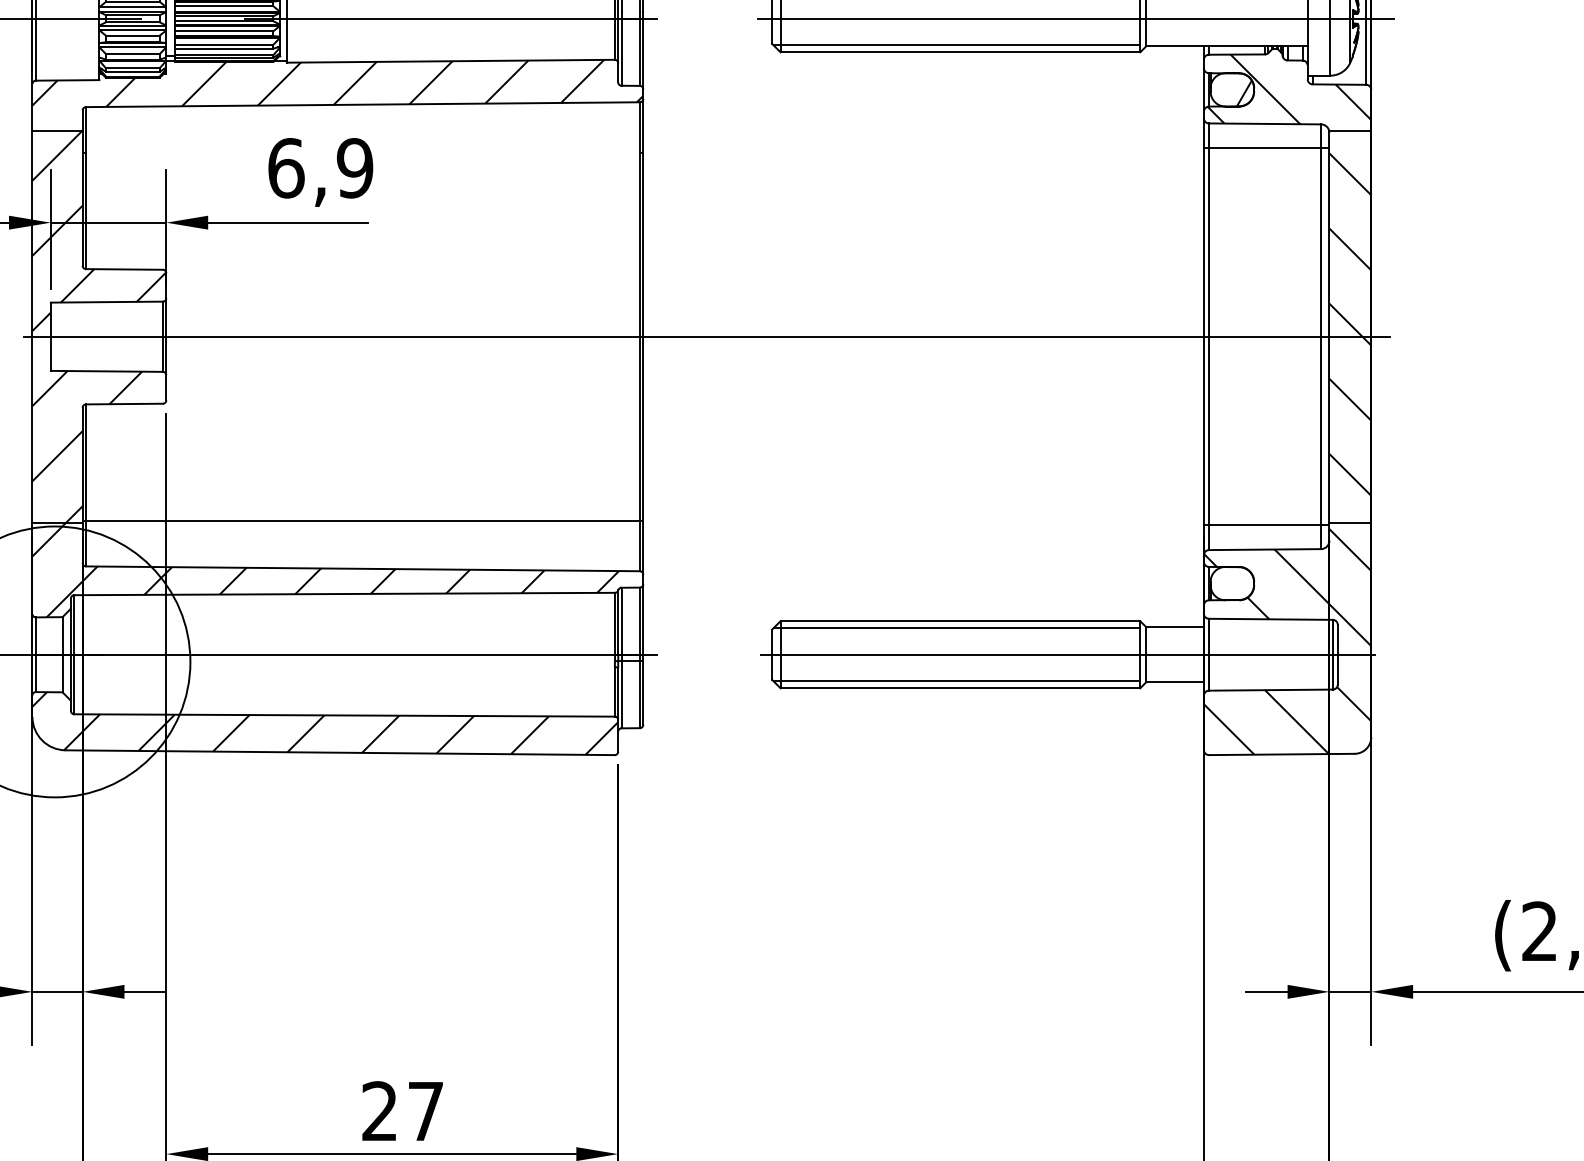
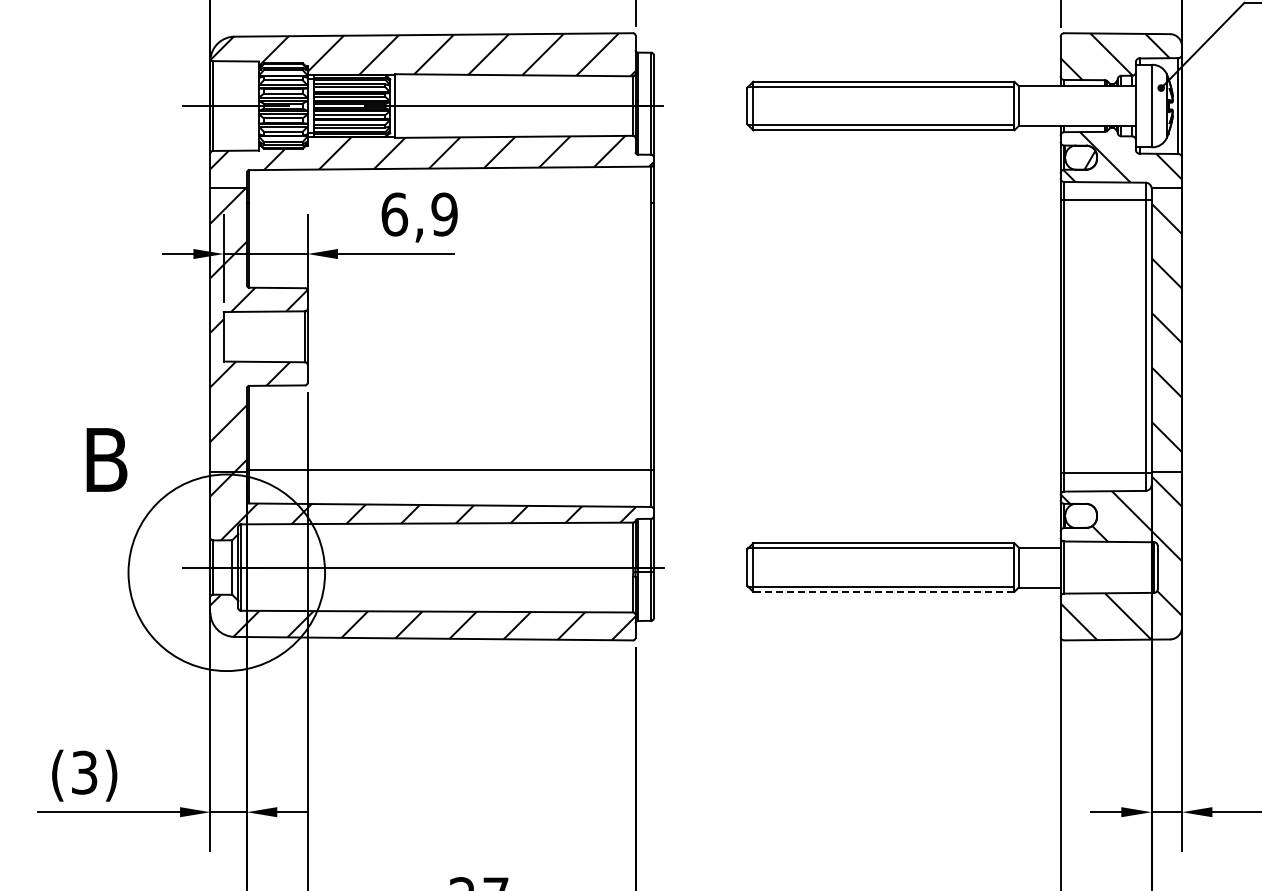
line: (1075, 19) -> (967, 106), removed
line: (706, 336) -> (699, 336), removed
line: (1067, 654) -> (961, 567), removed
line: (959, 687) -> (883, 591), solid -> dashed

